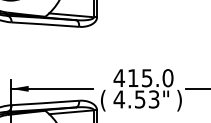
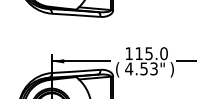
text: (119, 77) -> (129, 53), 415.0 -> 115.0

